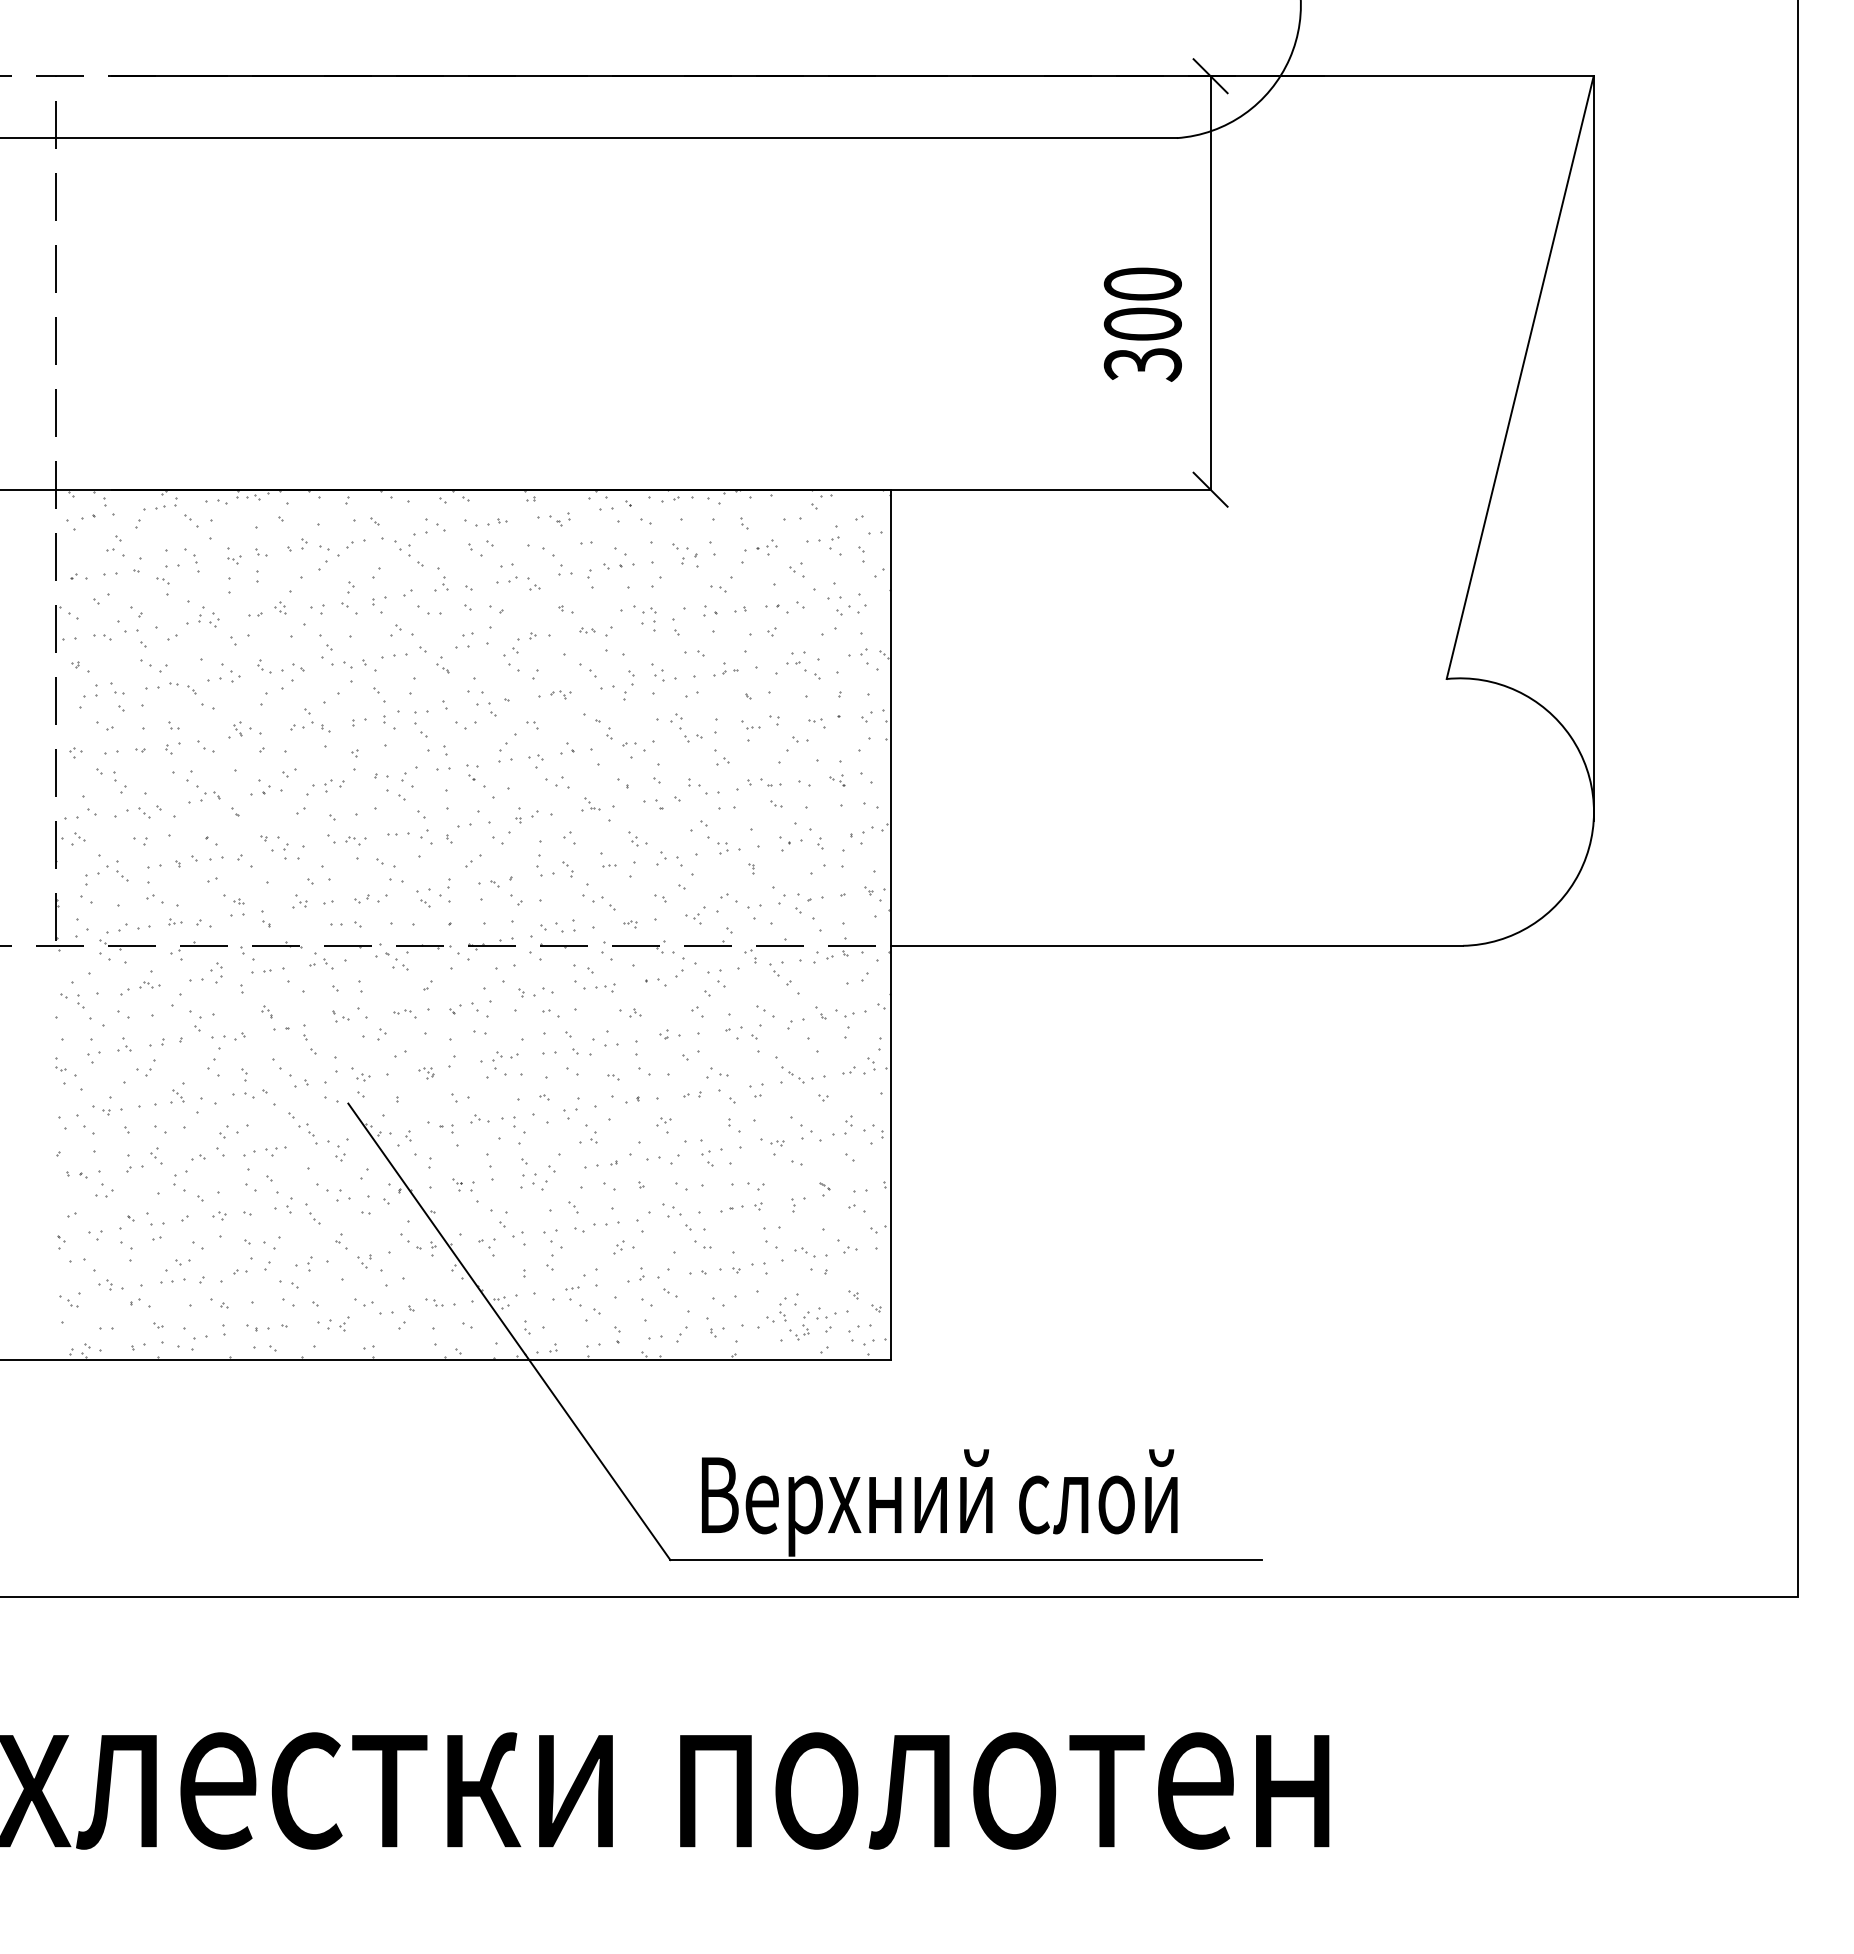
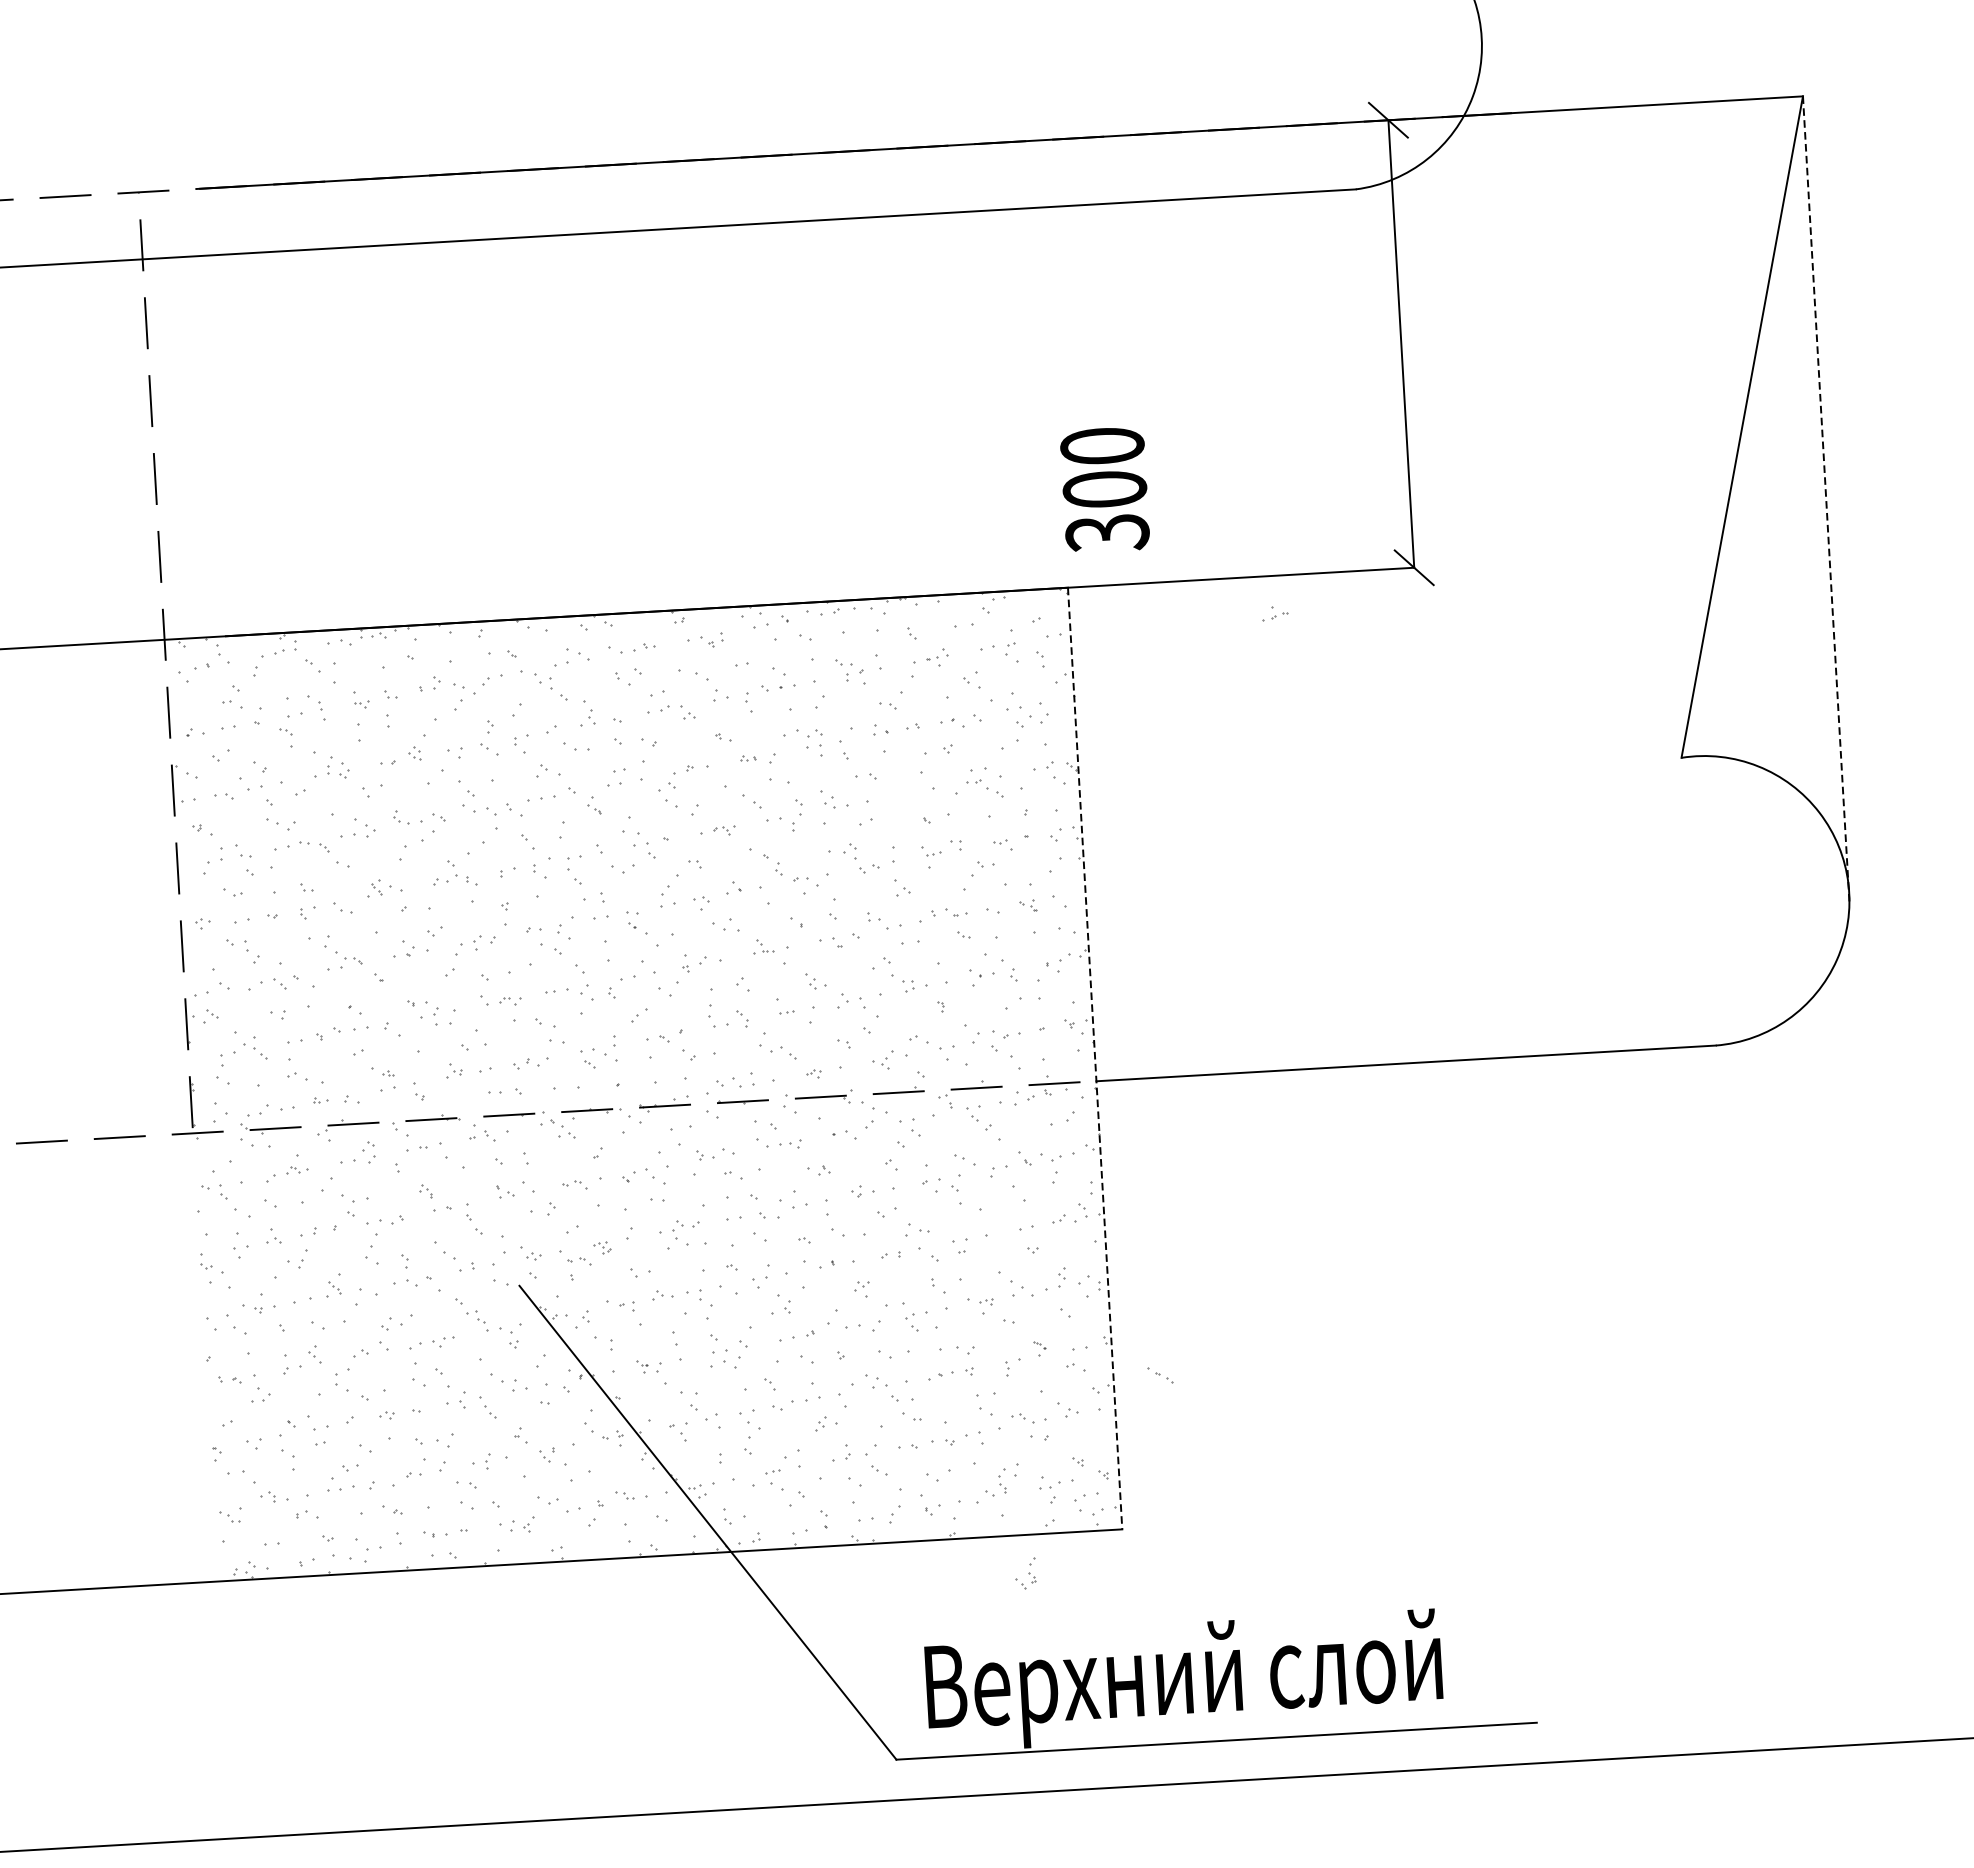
text: (1142, 324) -> (1104, 489), moved
line: (1593, 449) -> (1826, 500), solid -> dashed
part: (725, 669) -> (1274, 613), moved
line: (890, 925) -> (1095, 1059), solid -> dashed
part: (792, 1074) -> (1159, 1374), moved
part: (404, 1084) -> (579, 1261), added
part: (799, 1325) -> (1025, 1573), moved

